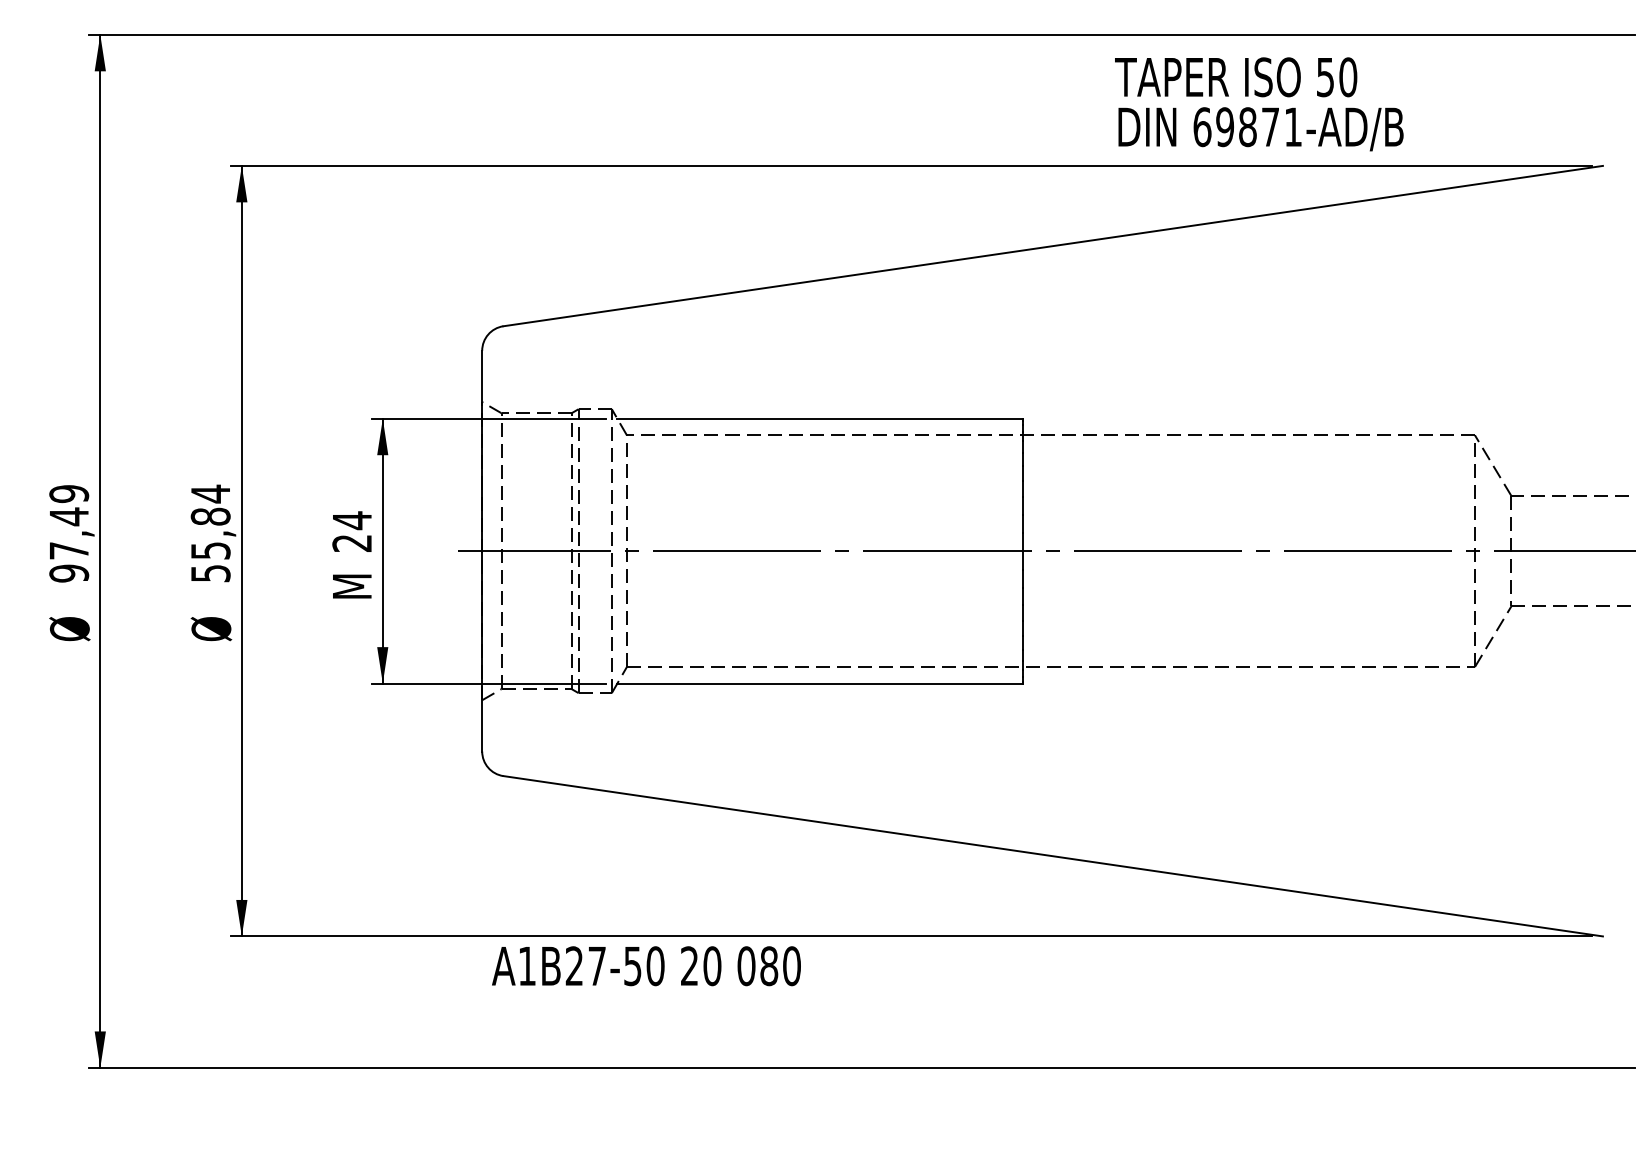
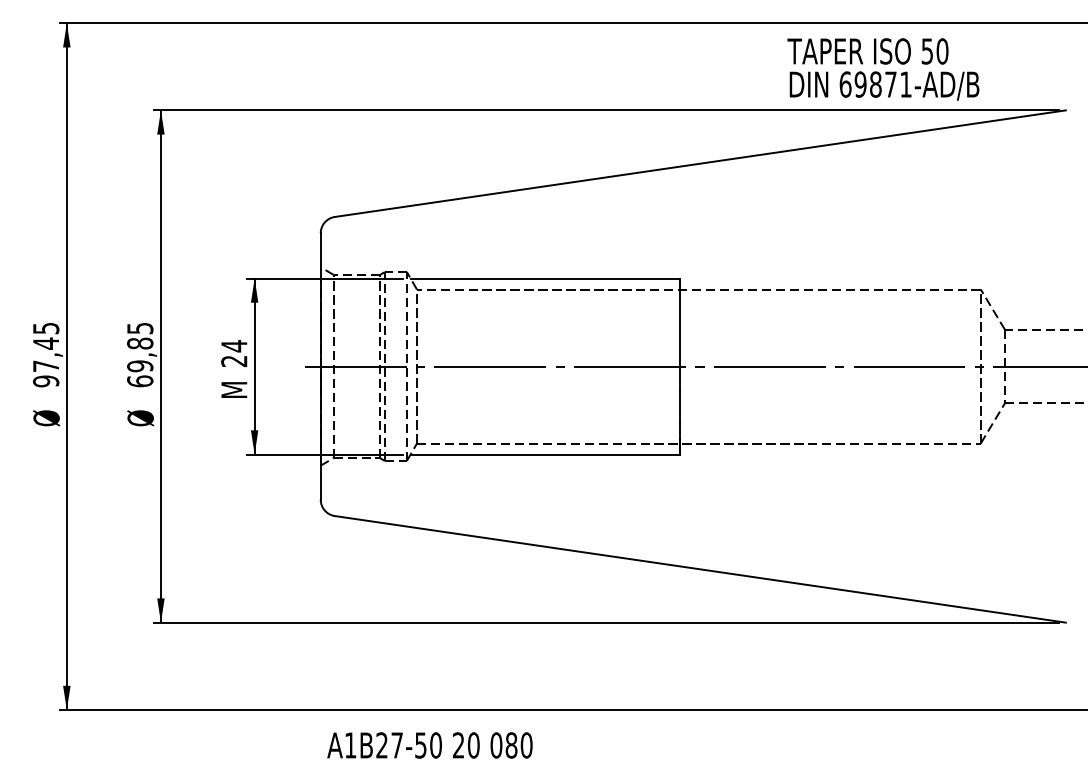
text: (1259, 104) -> (883, 69), moved
text: (68, 493) -> (45, 328), 97,49 -> 97,45
text: (211, 533) -> (140, 354), 55,84 -> 69,85
text: (645, 966) -> (429, 745), moved

